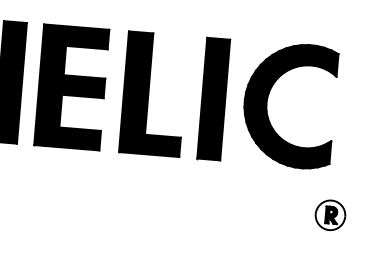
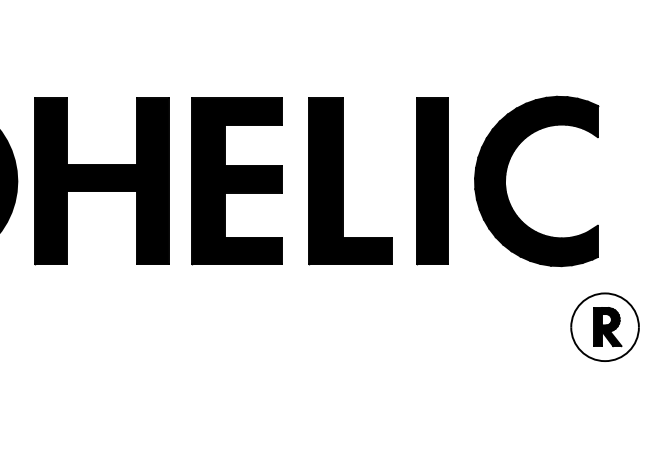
part: (330, 214) -> (604, 326), size x1.67

